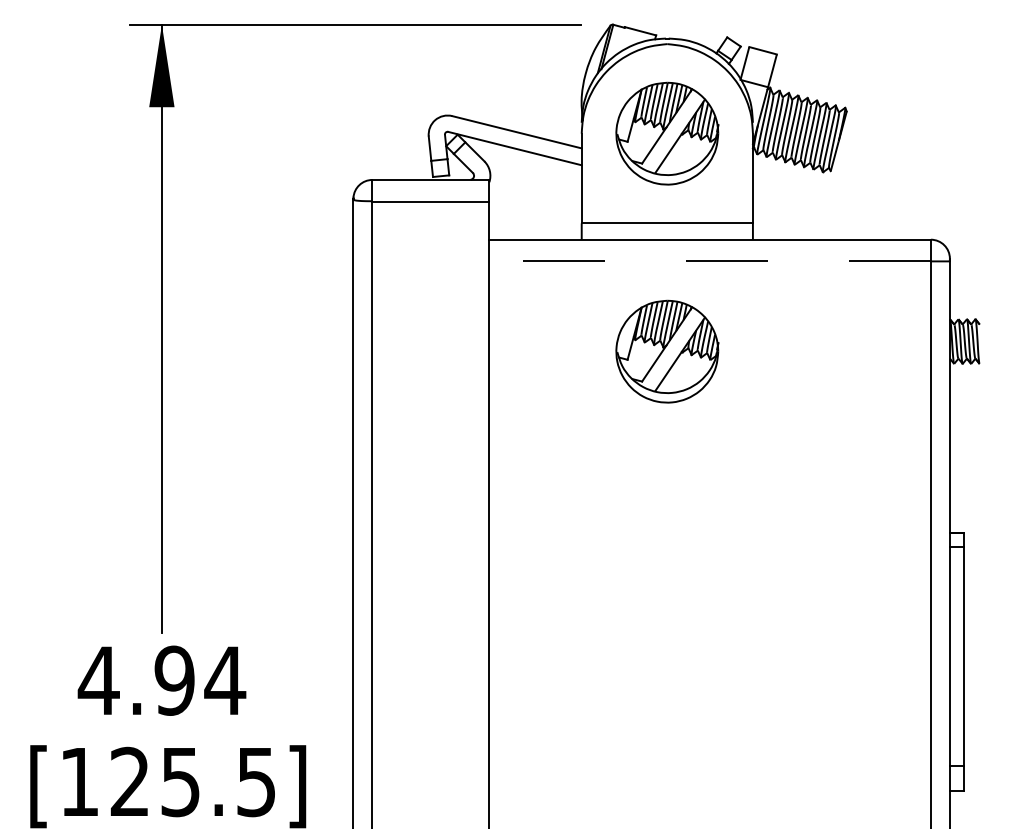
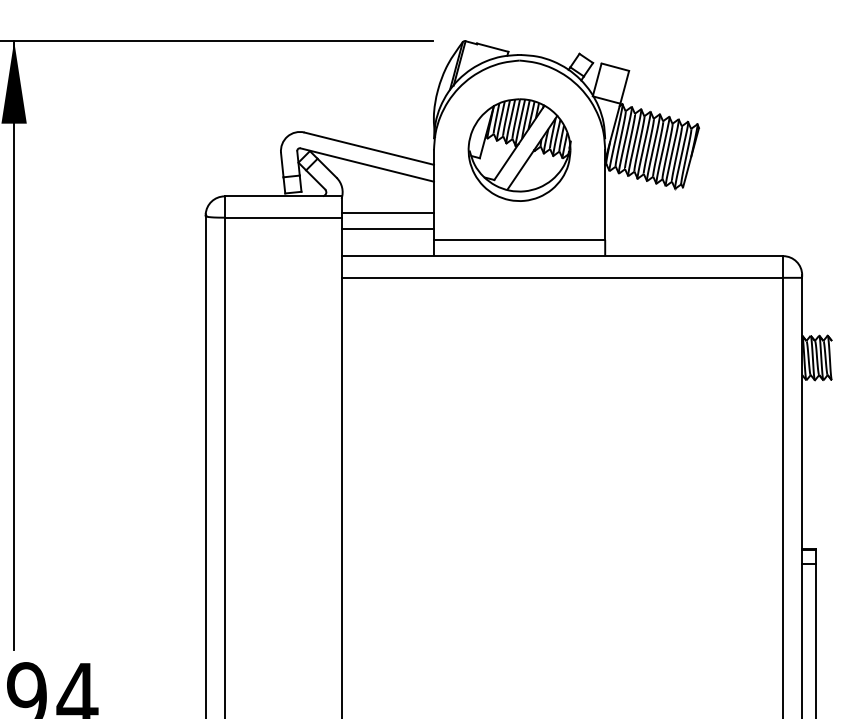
line: (535, 196) -> (387, 212), added
line: (535, 212) -> (387, 228), added
line: (710, 261) -> (562, 277), dashed -> solid
part: (667, 351) -> (519, 367), removed

